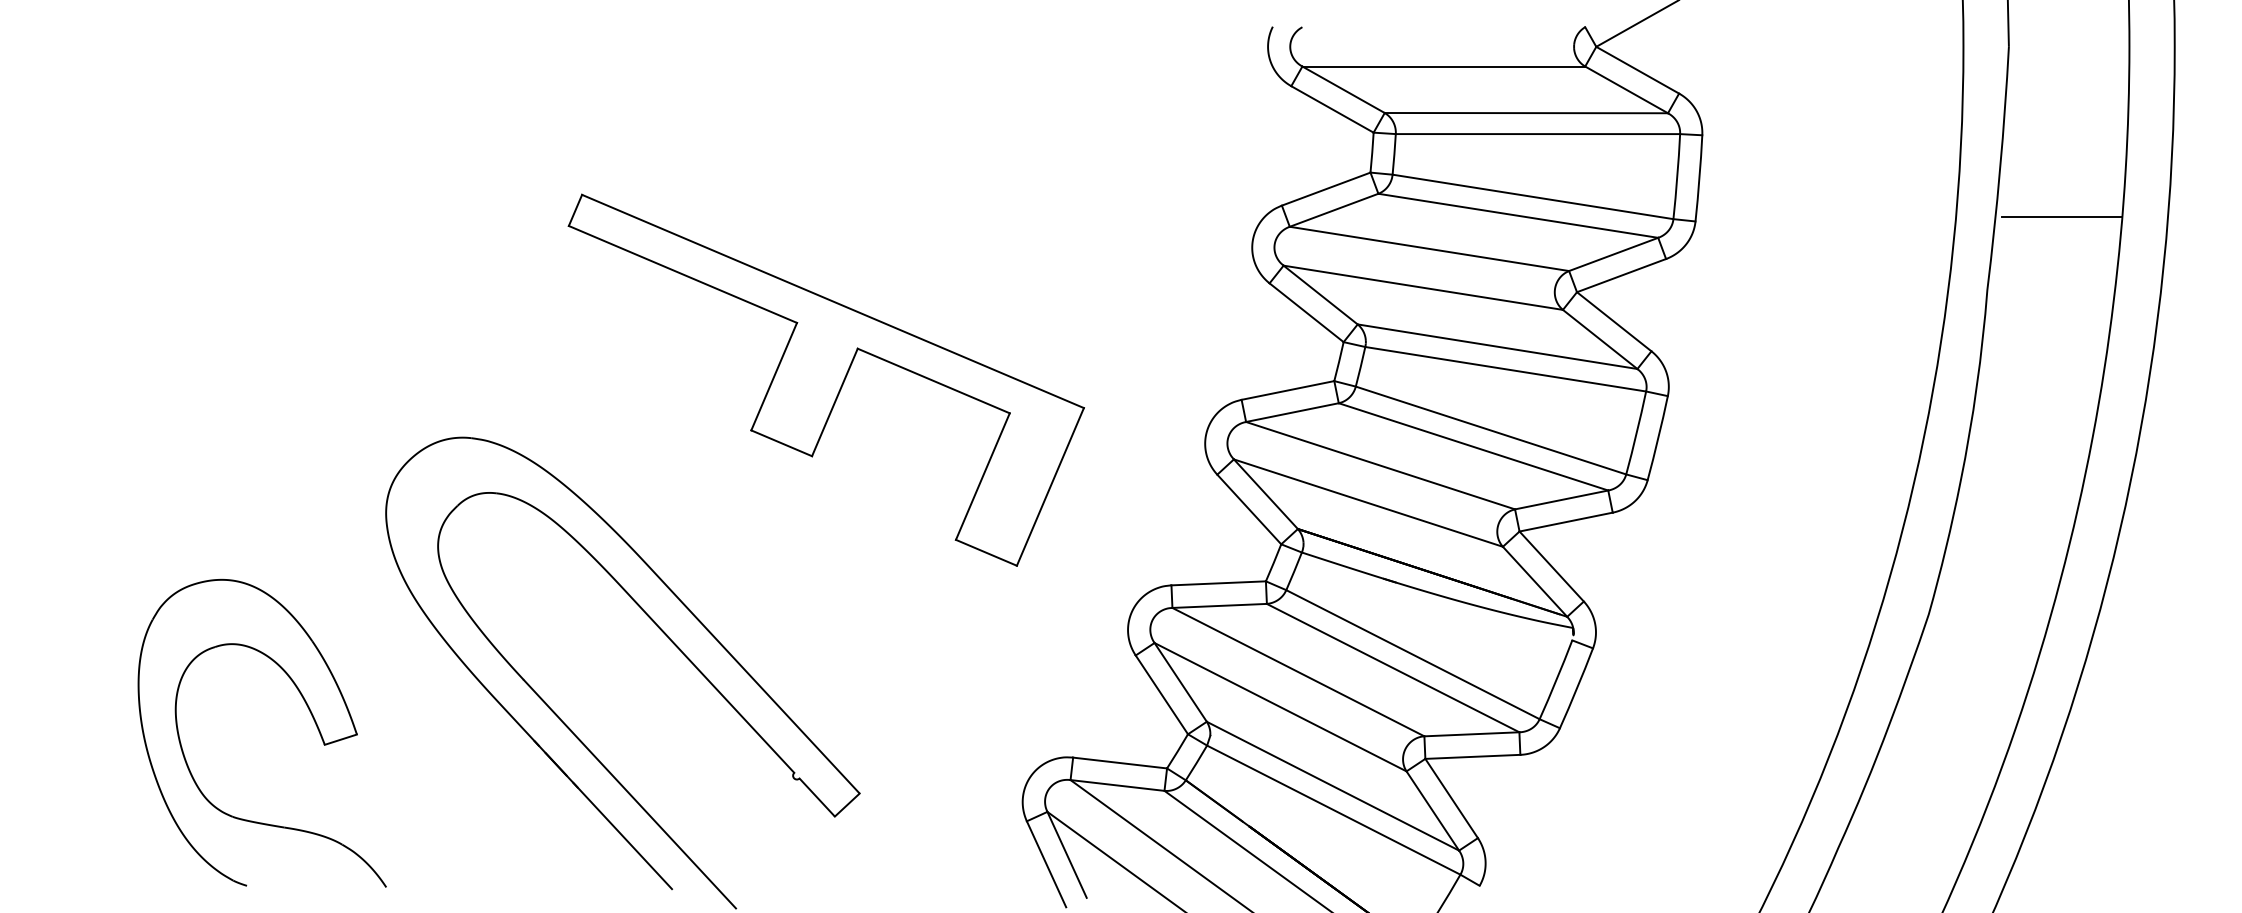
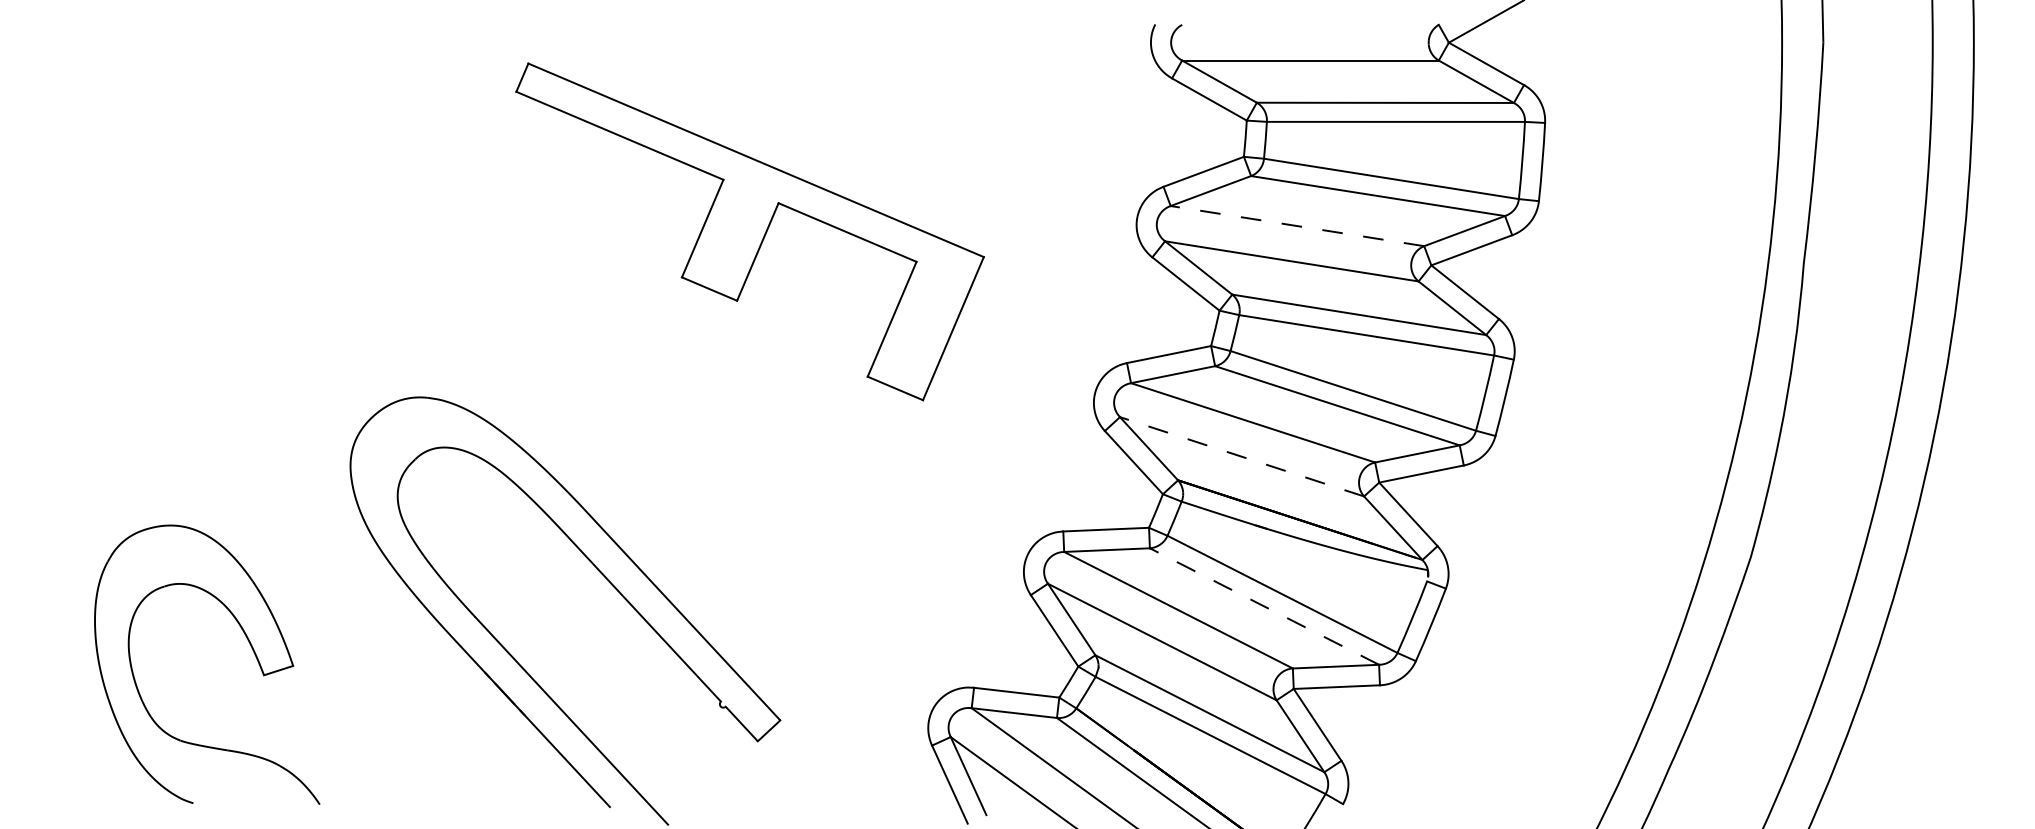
line: (2061, 217) -> (1871, 197), removed
line: (1428, 248) -> (1296, 225), solid -> dashed
part: (825, 379) -> (749, 231), moved
line: (1367, 502) -> (1241, 456), solid -> dashed
line: (1393, 668) -> (1264, 606), solid -> dashed
part: (308, 709) -> (249, 643), moved

